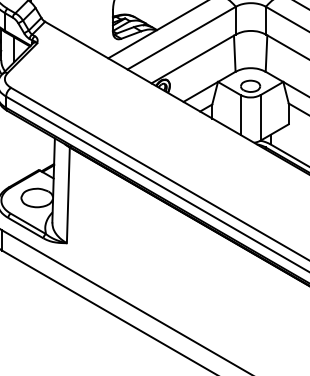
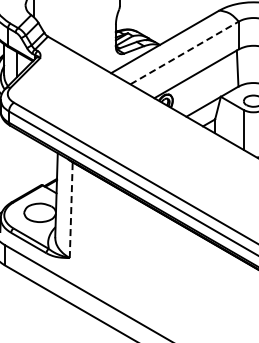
line: (181, 38) -> (184, 53), solid -> dashed
line: (68, 195) -> (71, 210), solid -> dashed

